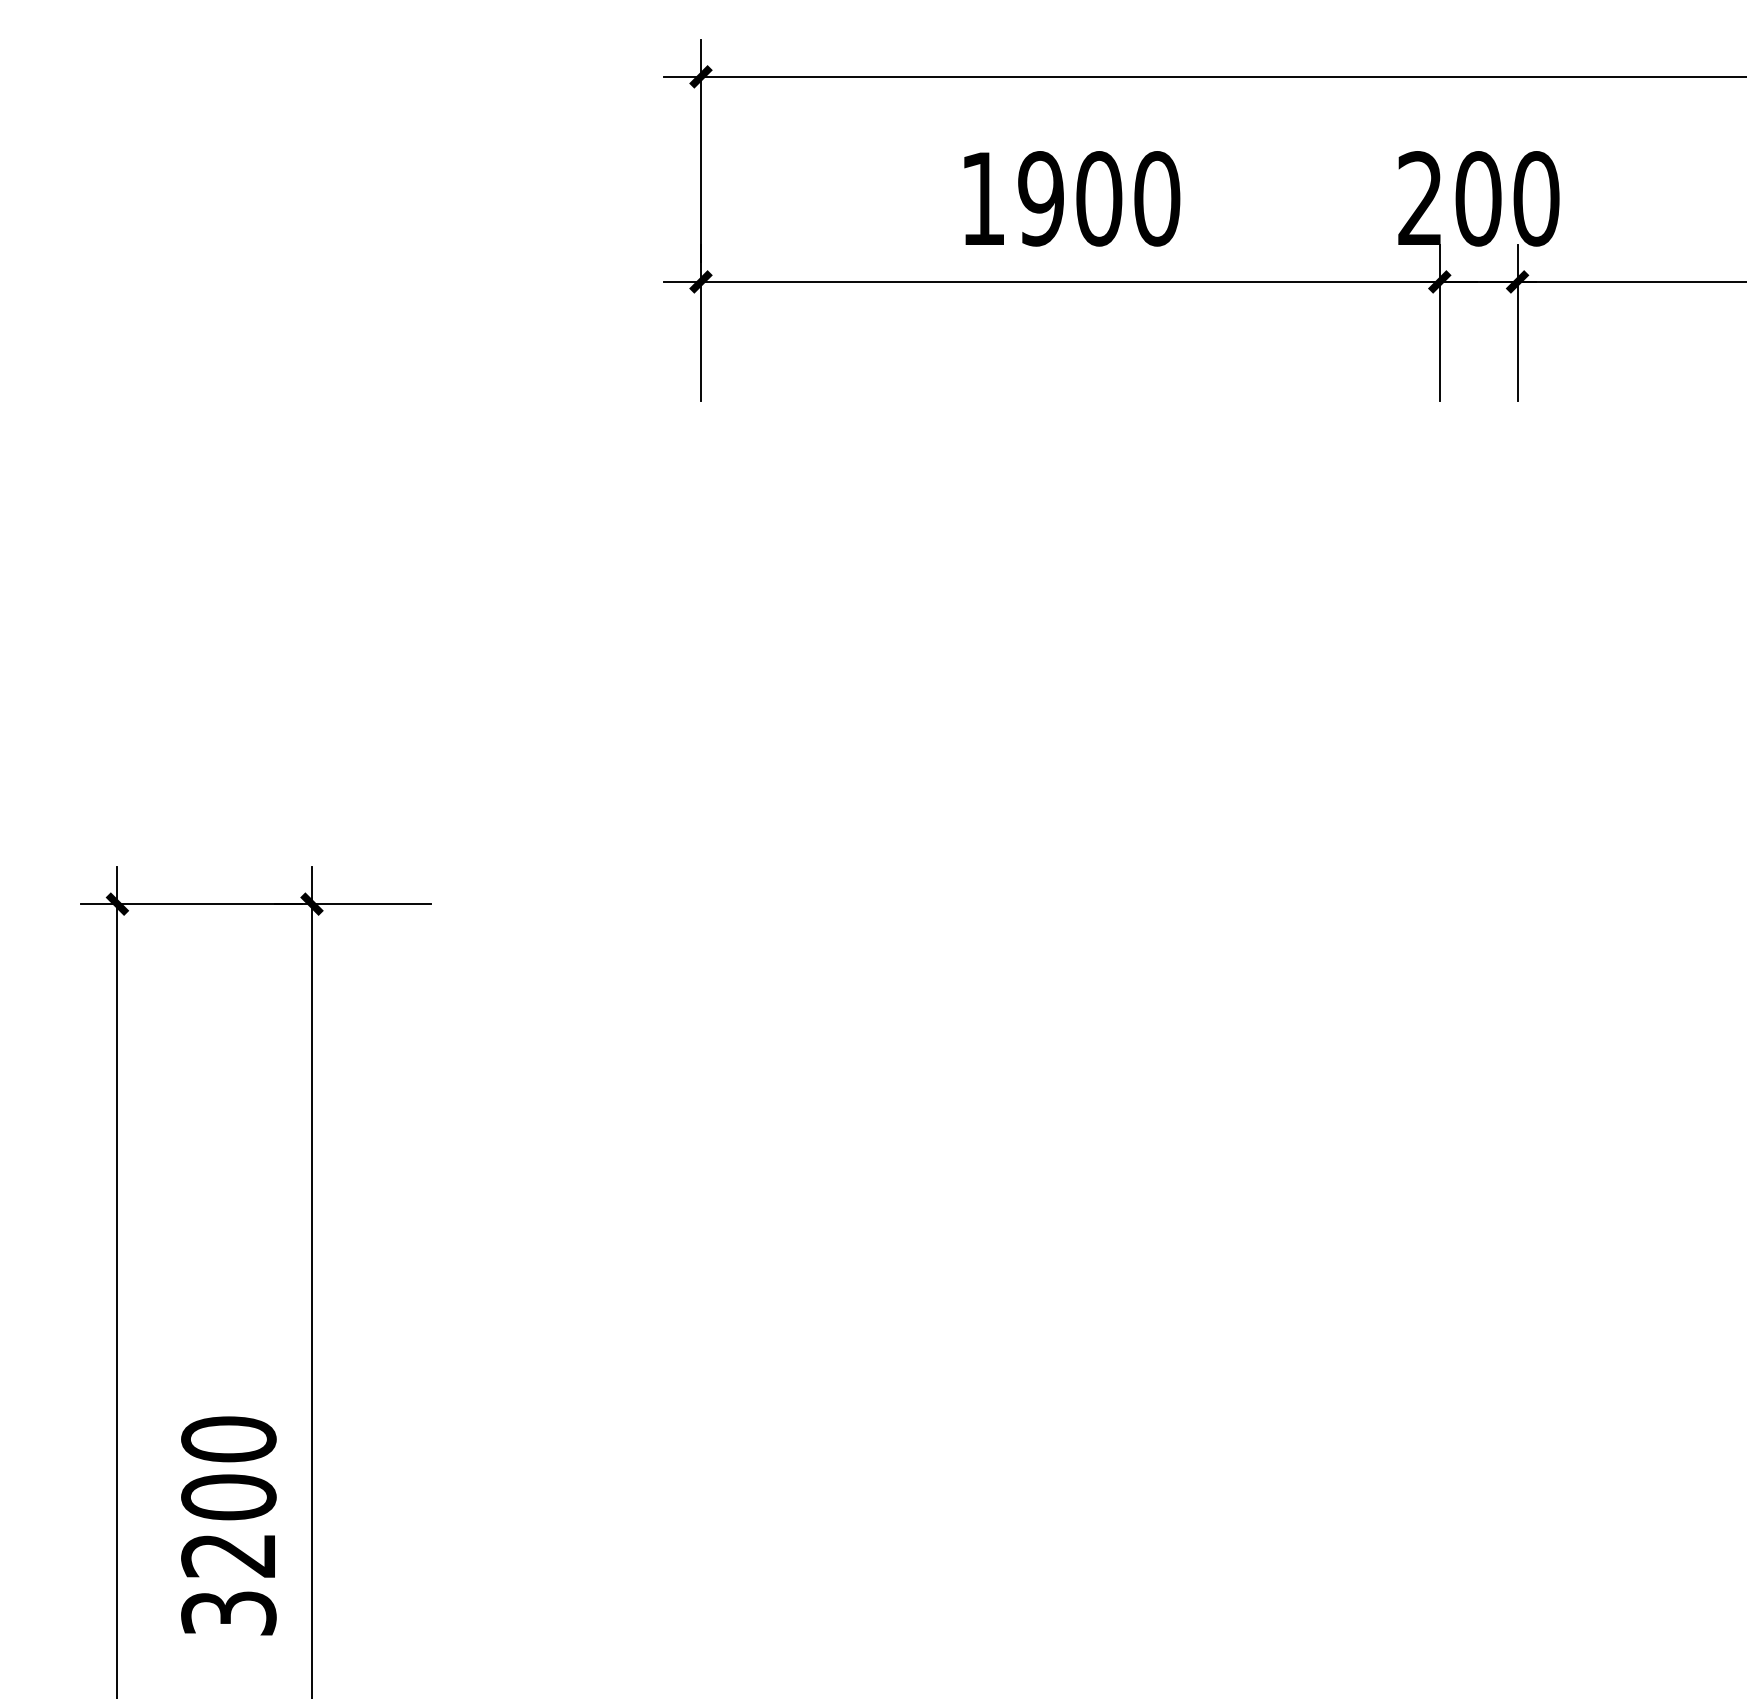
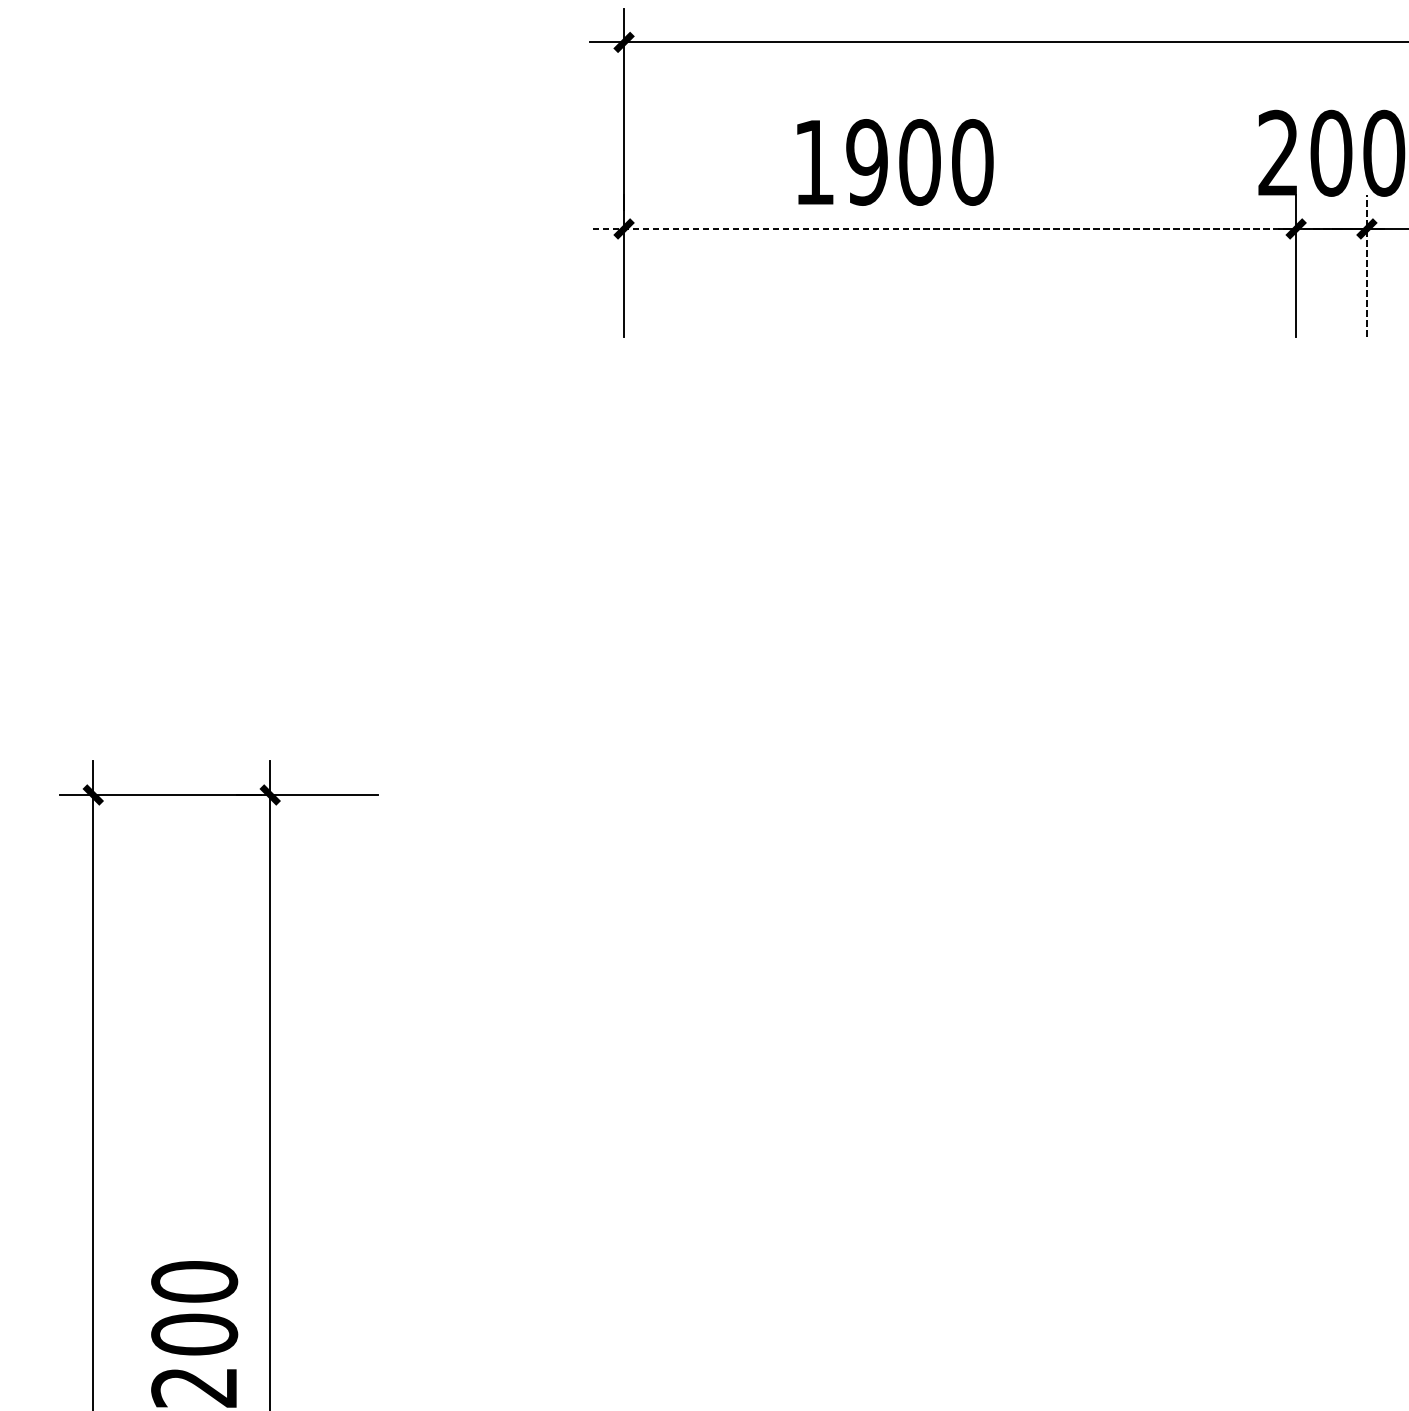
text: (1072, 198) -> (895, 162), moved
line: (1069, 281) -> (959, 228), solid -> dashed
line: (1517, 322) -> (1366, 265), solid -> dashed

